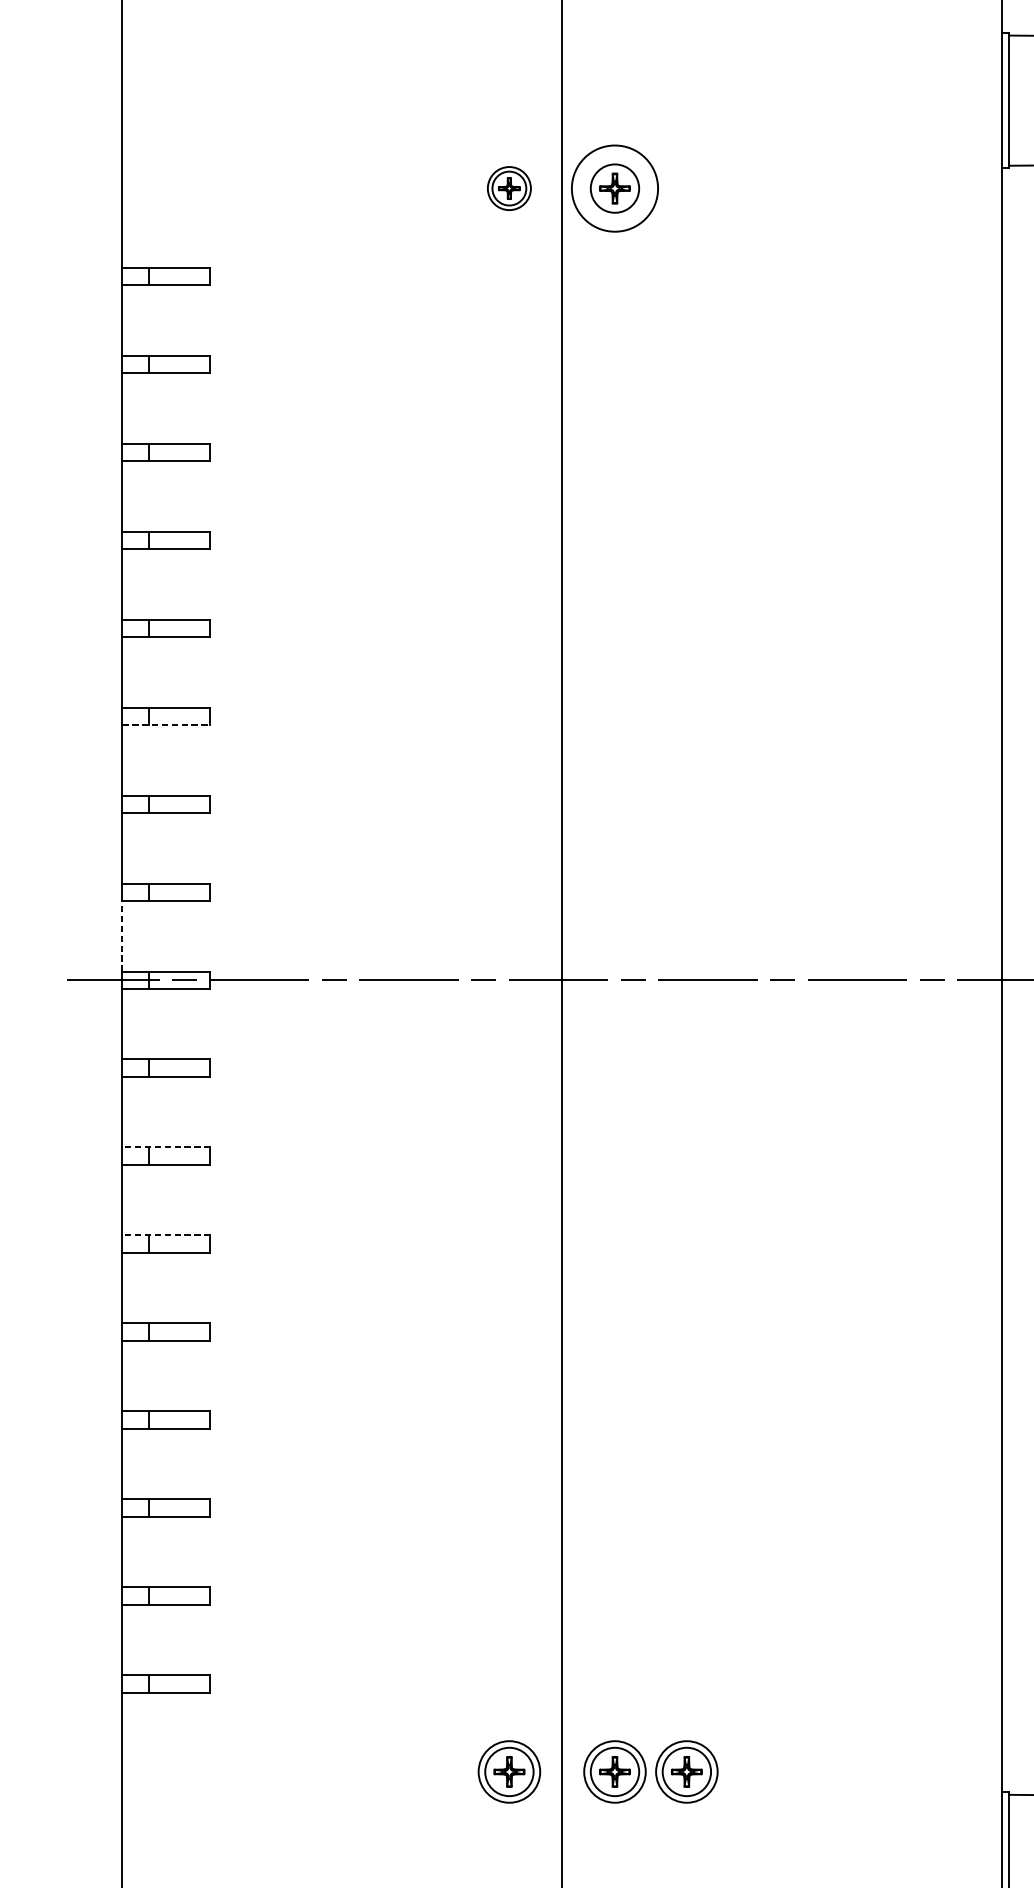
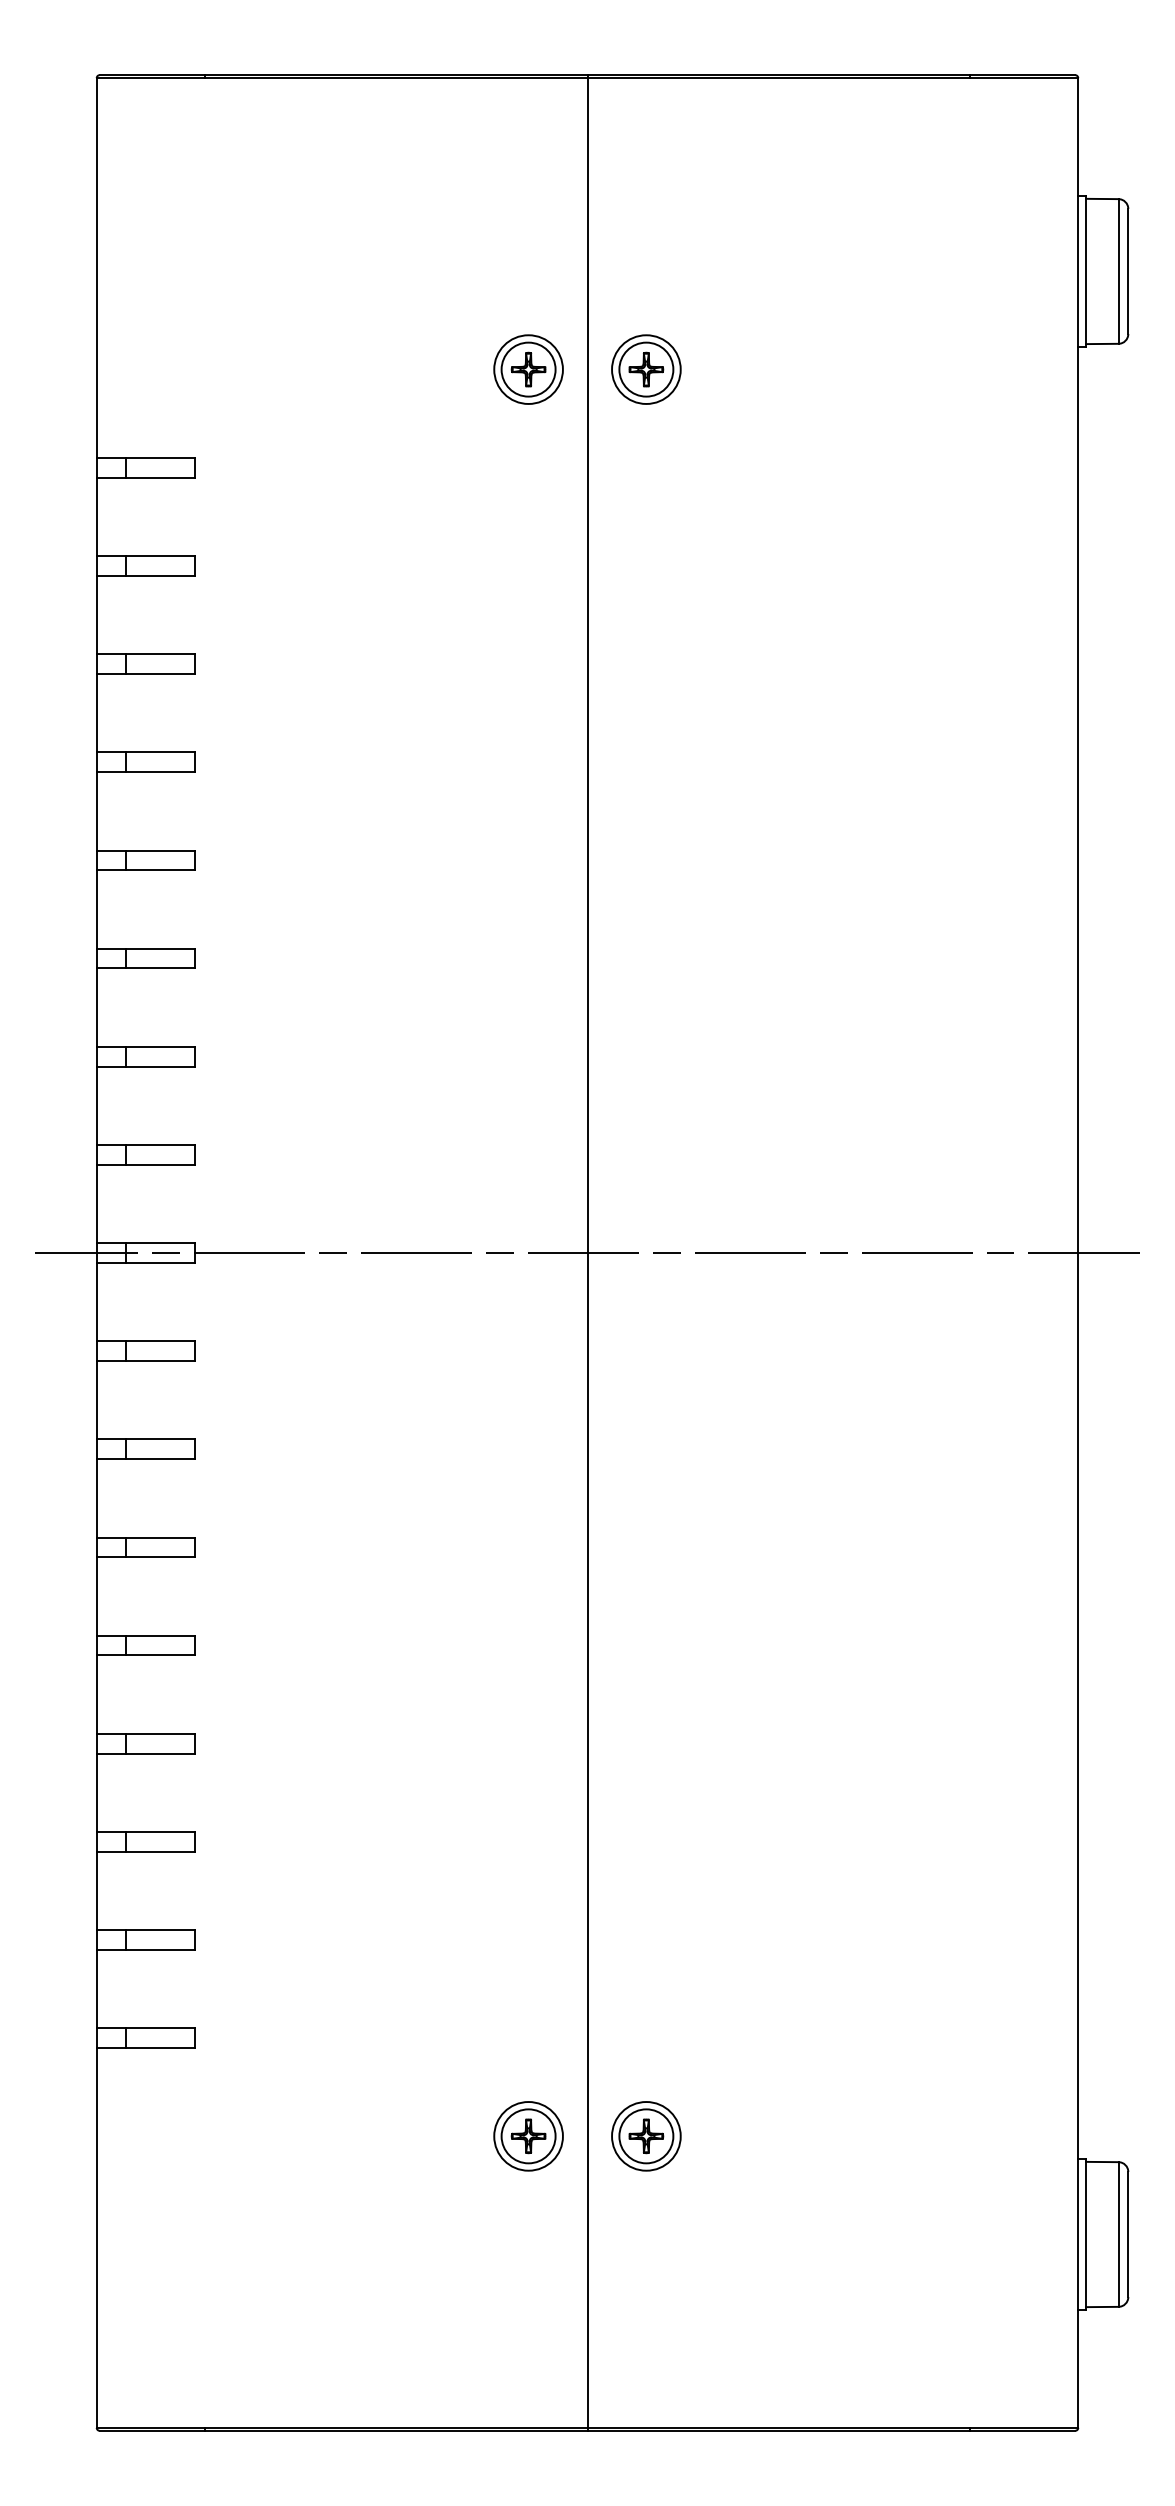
part: (509, 188) -> (528, 369), size x1.43
circle: (615, 188) -> (646, 369), size x0.71
line: (166, 725) -> (146, 968), dashed -> solid
line: (122, 935) -> (96, 1203), dashed -> solid
line: (166, 1147) -> (145, 1439), dashed -> solid
line: (166, 1235) -> (145, 1537), dashed -> solid
part: (686, 1772) -> (726, 2136), removed

